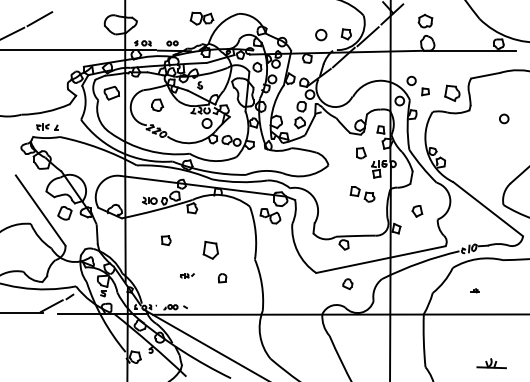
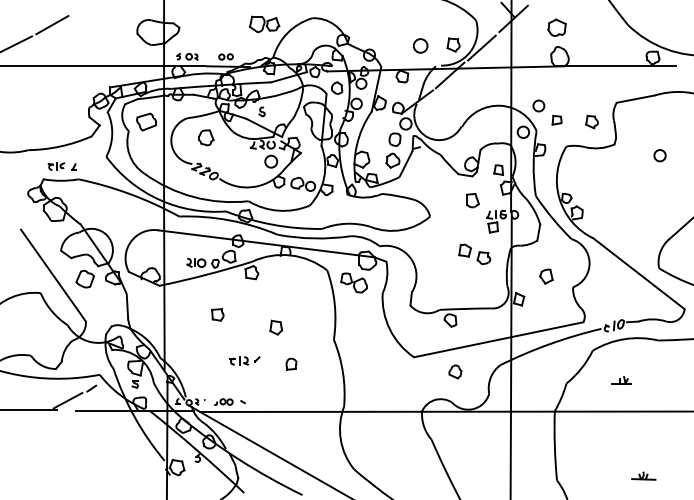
part: (451, 92) -> (591, 121), size x0.62
part: (210, 250) -> (275, 327), size x0.62
part: (187, 275) -> (245, 360), size x1.67
part: (474, 290) -> (621, 380), size x1.67
part: (491, 363) -> (643, 475), size x0.62

